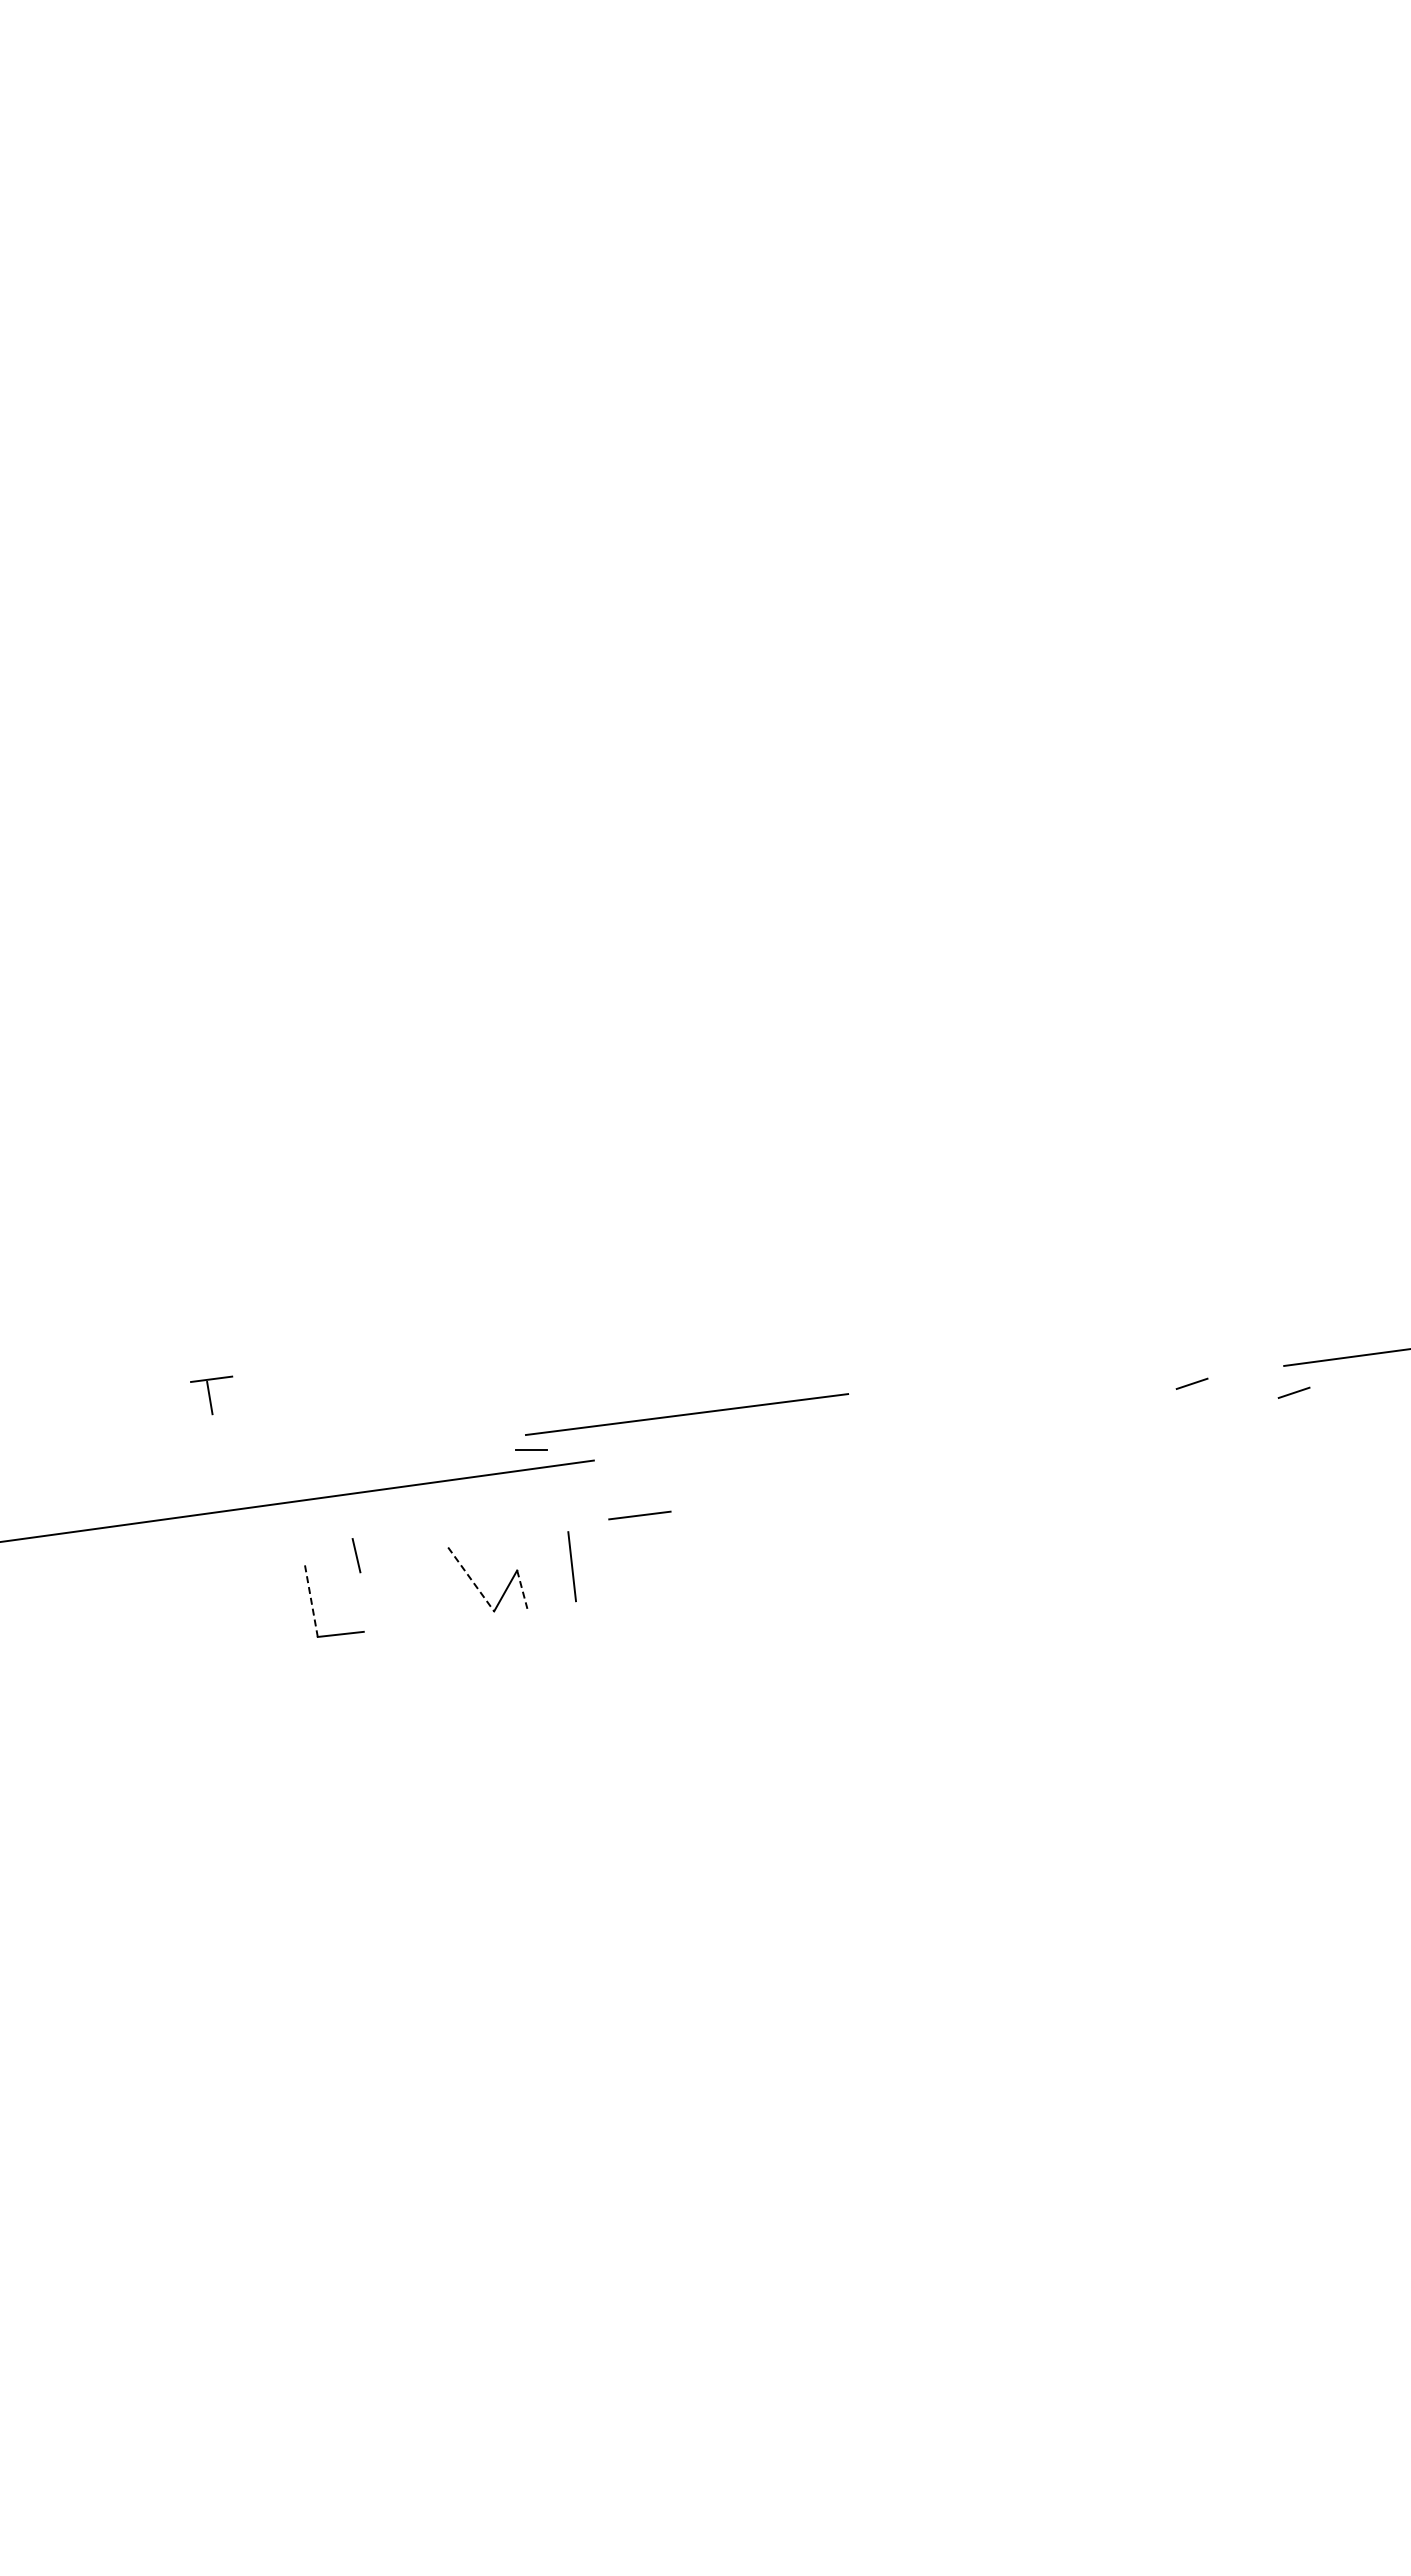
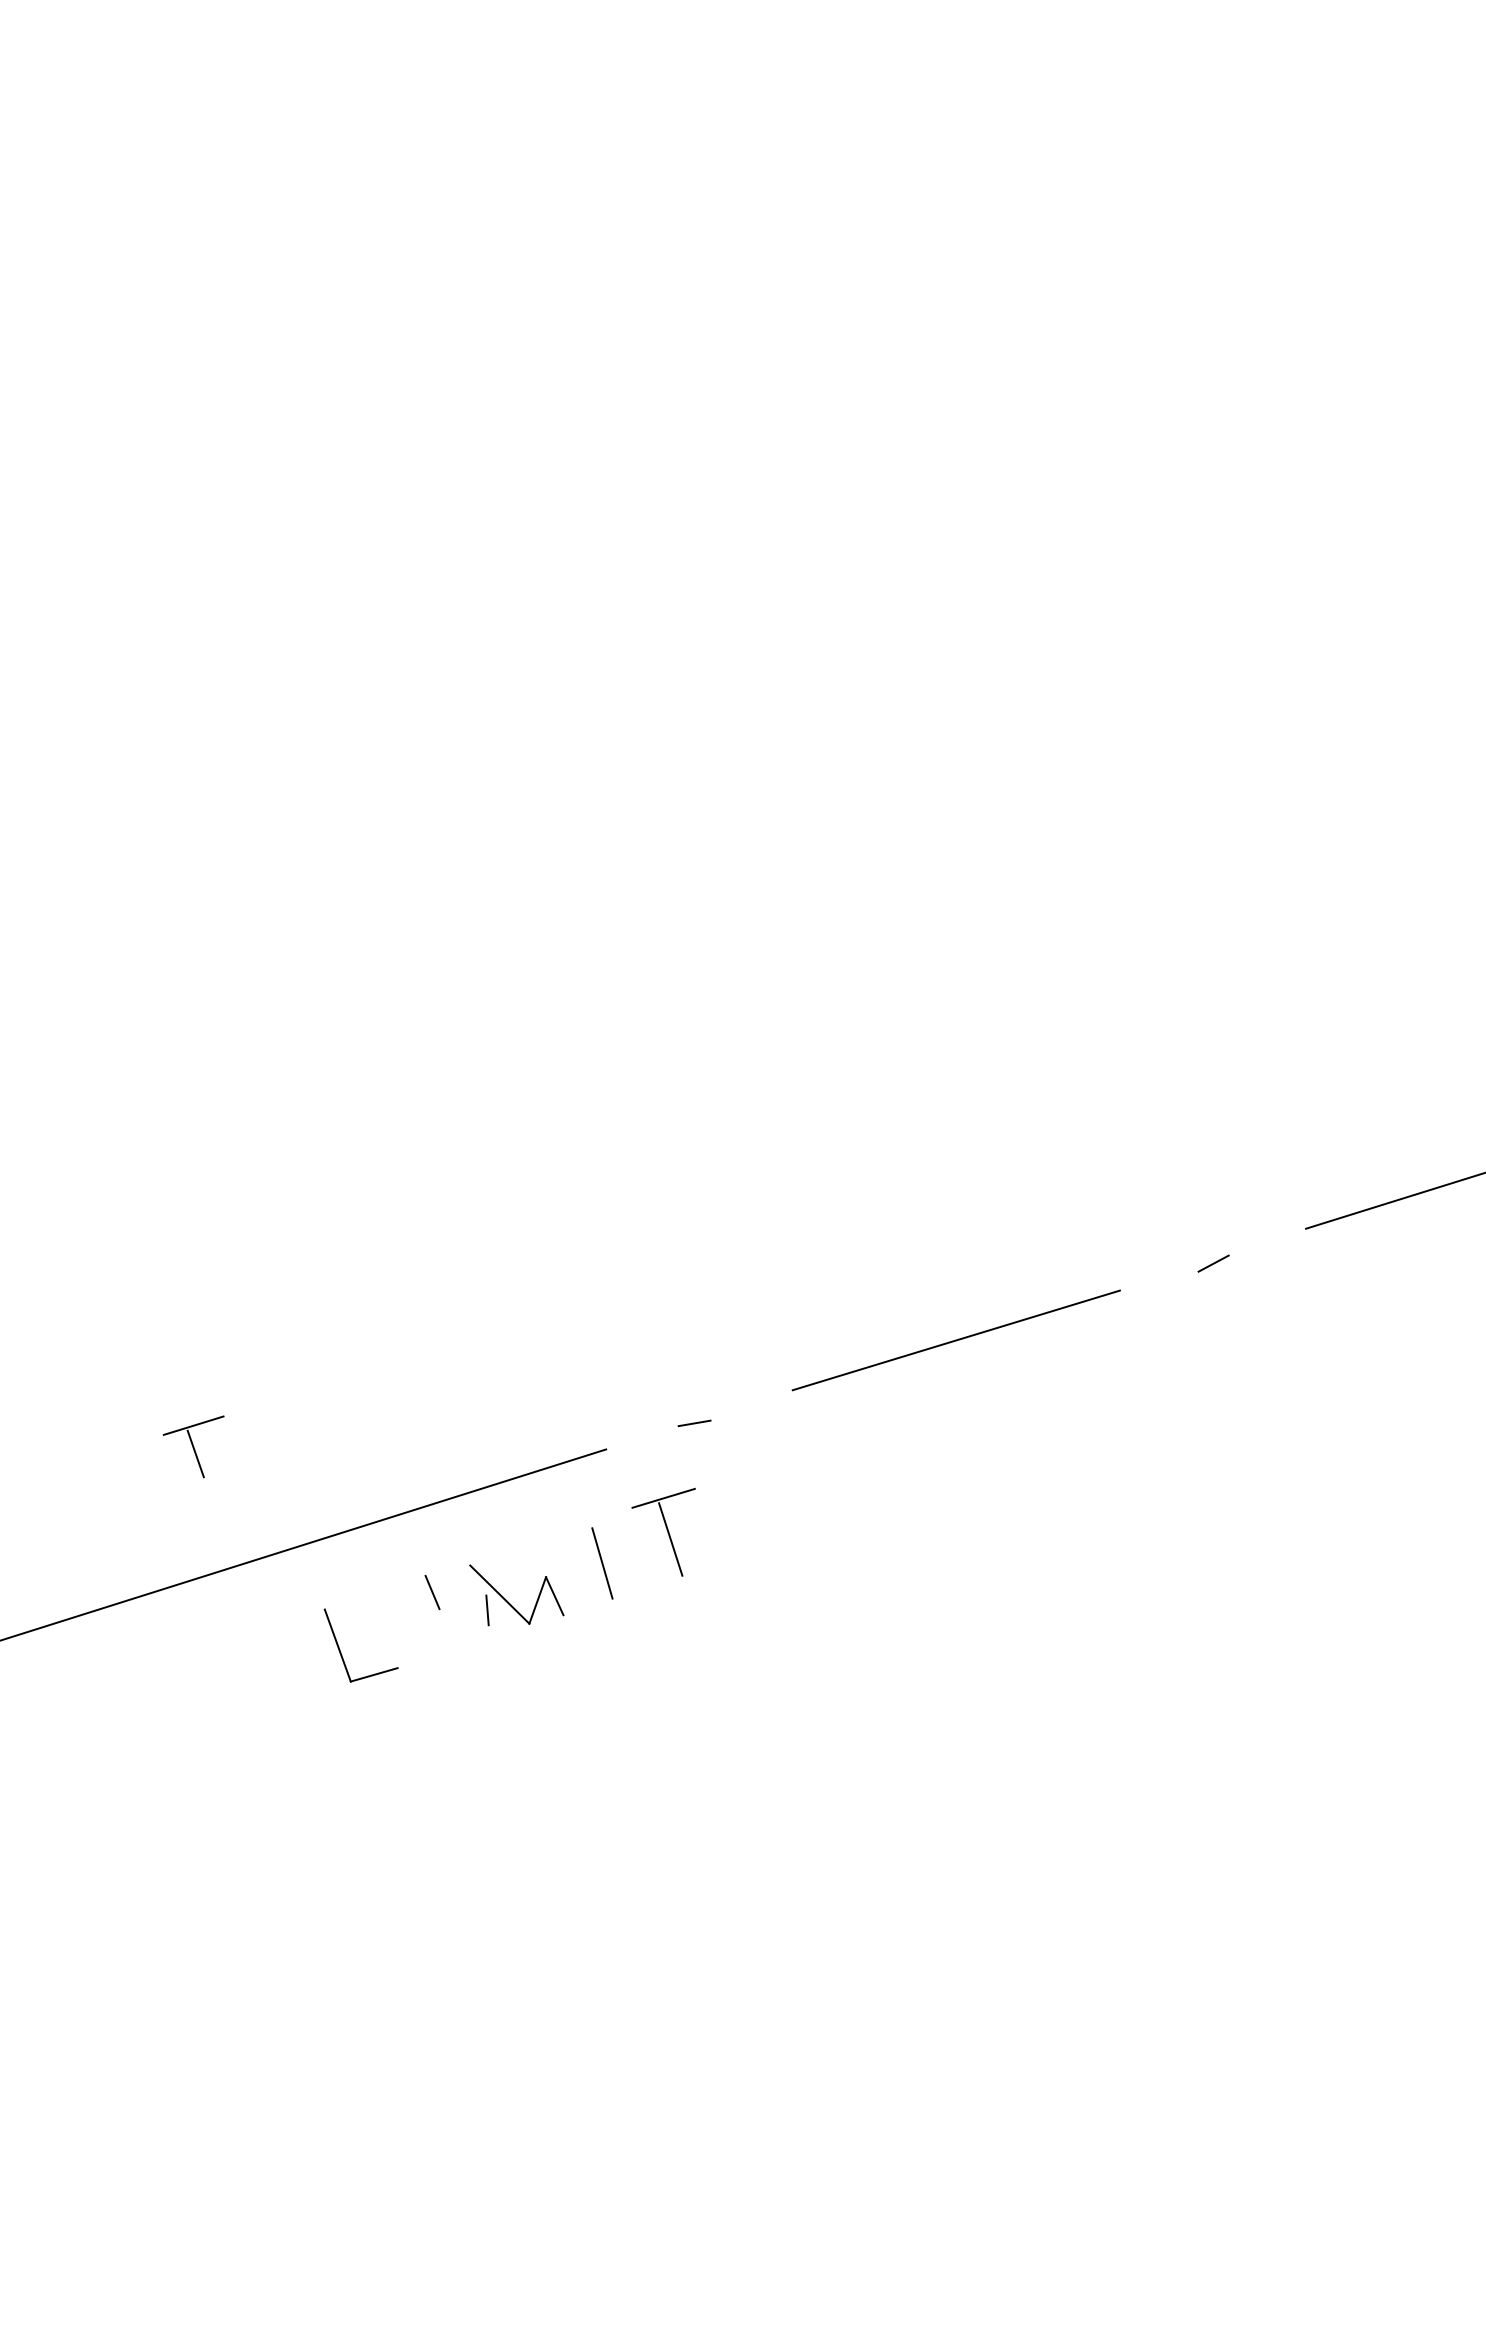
line: (1293, 1392) -> (1320, 1254), removed
part: (211, 1395) -> (197, 1449), size x1.43
line: (686, 1414) -> (955, 1340), moved
line: (531, 1449) -> (694, 1422), moved
line: (639, 1554) -> (670, 1538), added
line: (356, 1555) -> (432, 1592), moved
line: (471, 1579) -> (500, 1594), dashed -> solid
line: (522, 1589) -> (554, 1595), dashed -> solid
line: (456, 1592) -> (486, 1610), added
line: (311, 1601) -> (337, 1645), dashed -> solid

